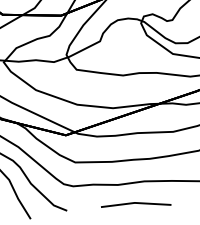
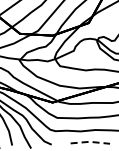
line: (134, 202) -> (89, 141), solid -> dashed

